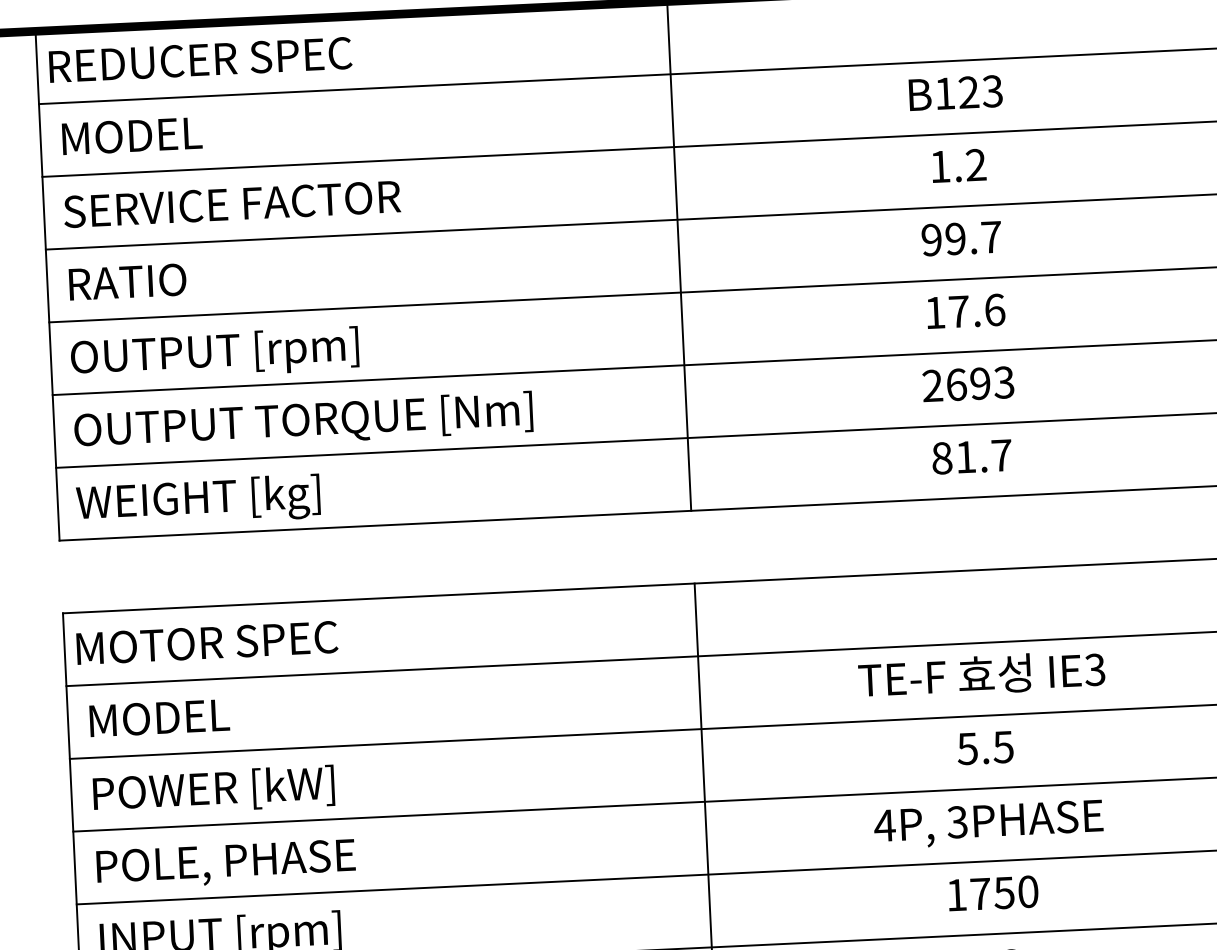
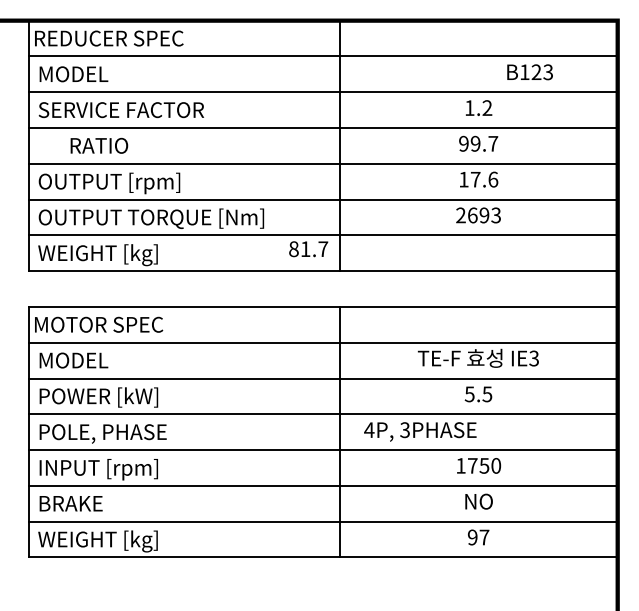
text: (954, 93) -> (529, 72), moved
text: (127, 281) -> (99, 145), moved
text: (971, 457) -> (308, 249), moved
text: (989, 823) -> (420, 431), moved

